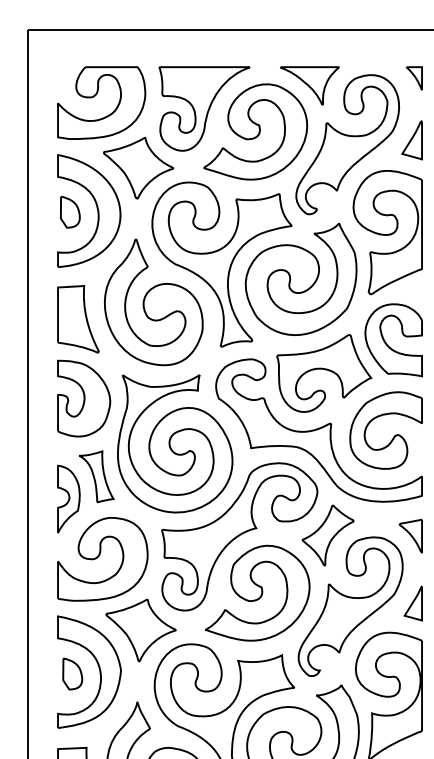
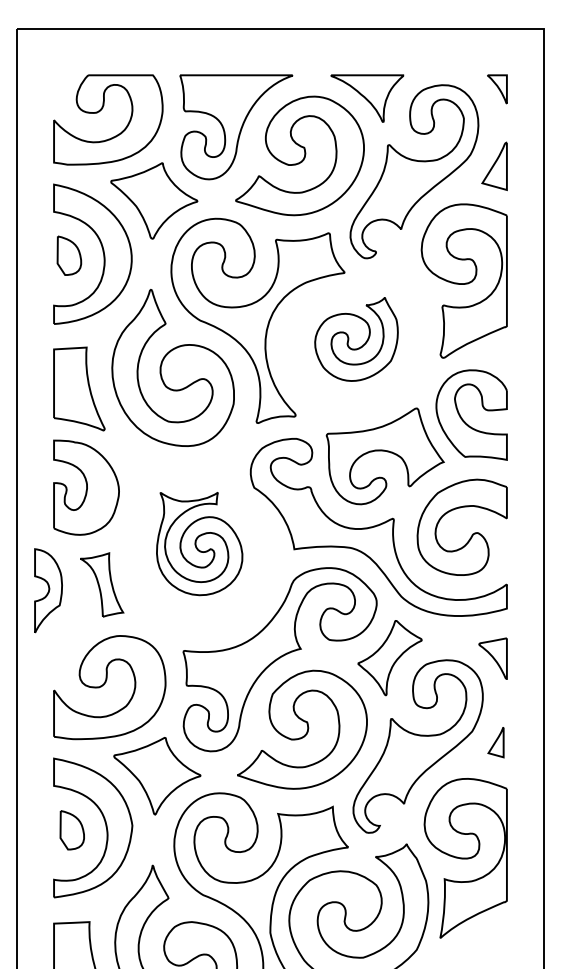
part: (301, 279) -> (356, 339), size x0.6
part: (174, 443) -> (199, 543), size x0.6
part: (68, 498) -> (48, 590), moved
part: (412, 603) -> (495, 742), size x0.7

